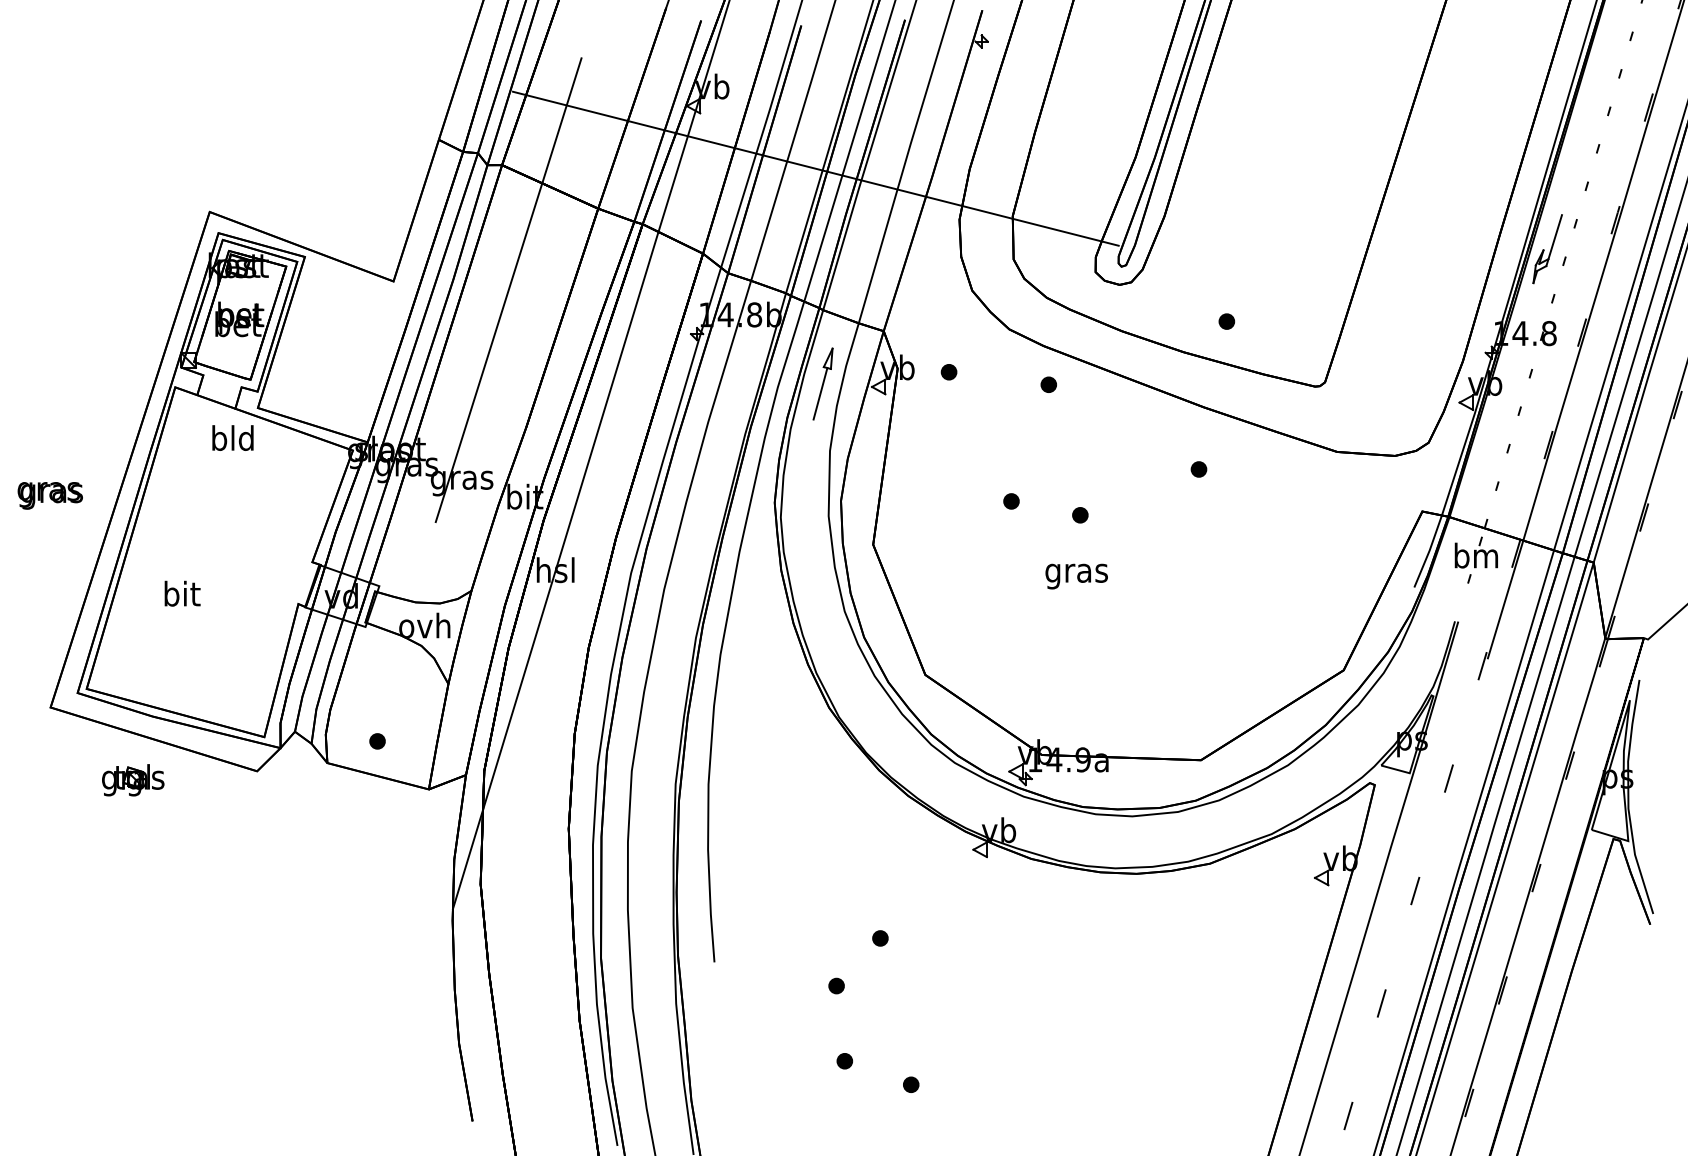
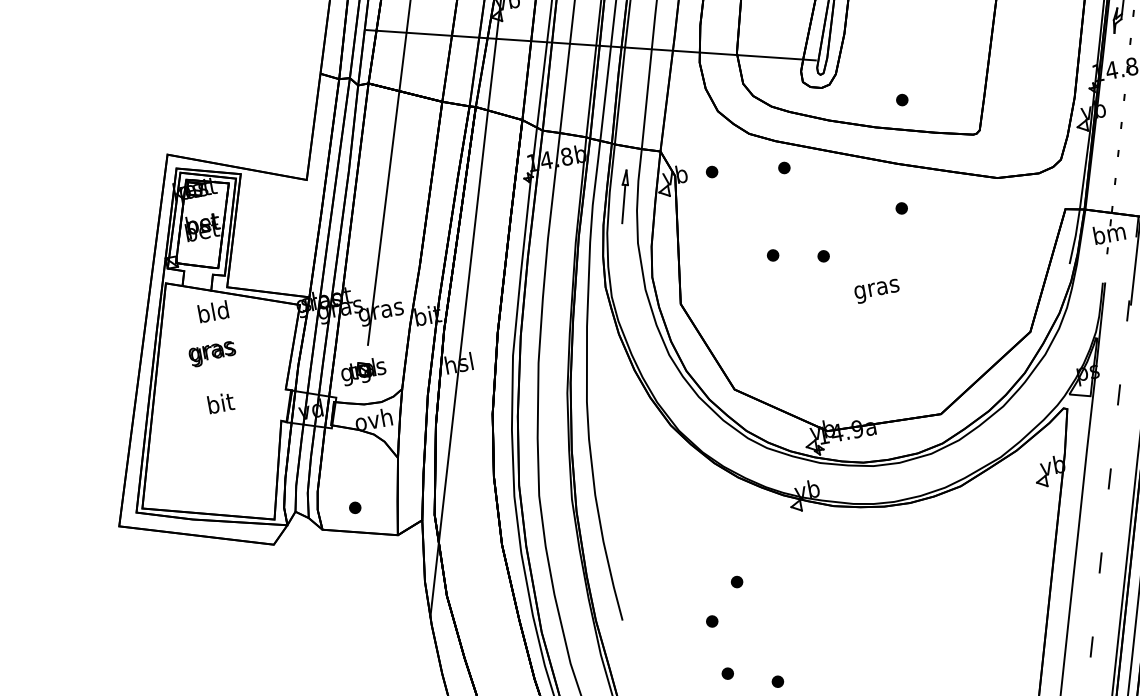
text: (49, 495) -> (212, 354), moved
text: (1076, 576) -> (877, 291), moved
text: (182, 593) -> (220, 402), moved
part: (133, 780) -> (363, 371), moved

